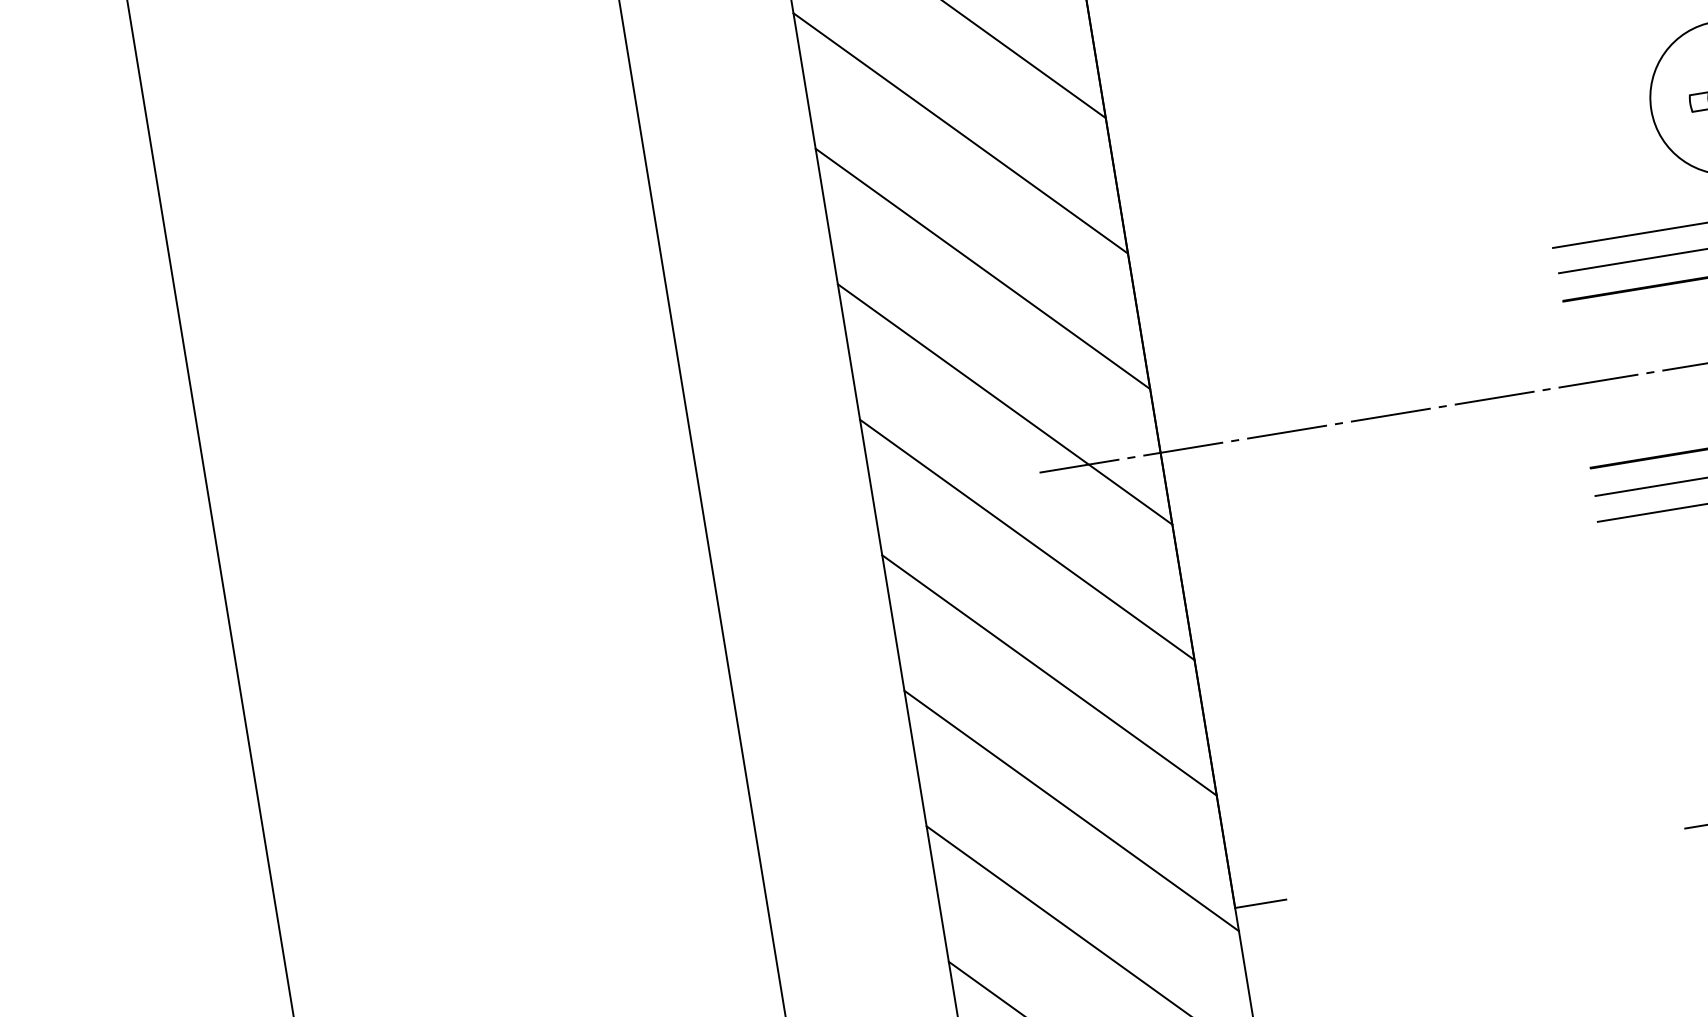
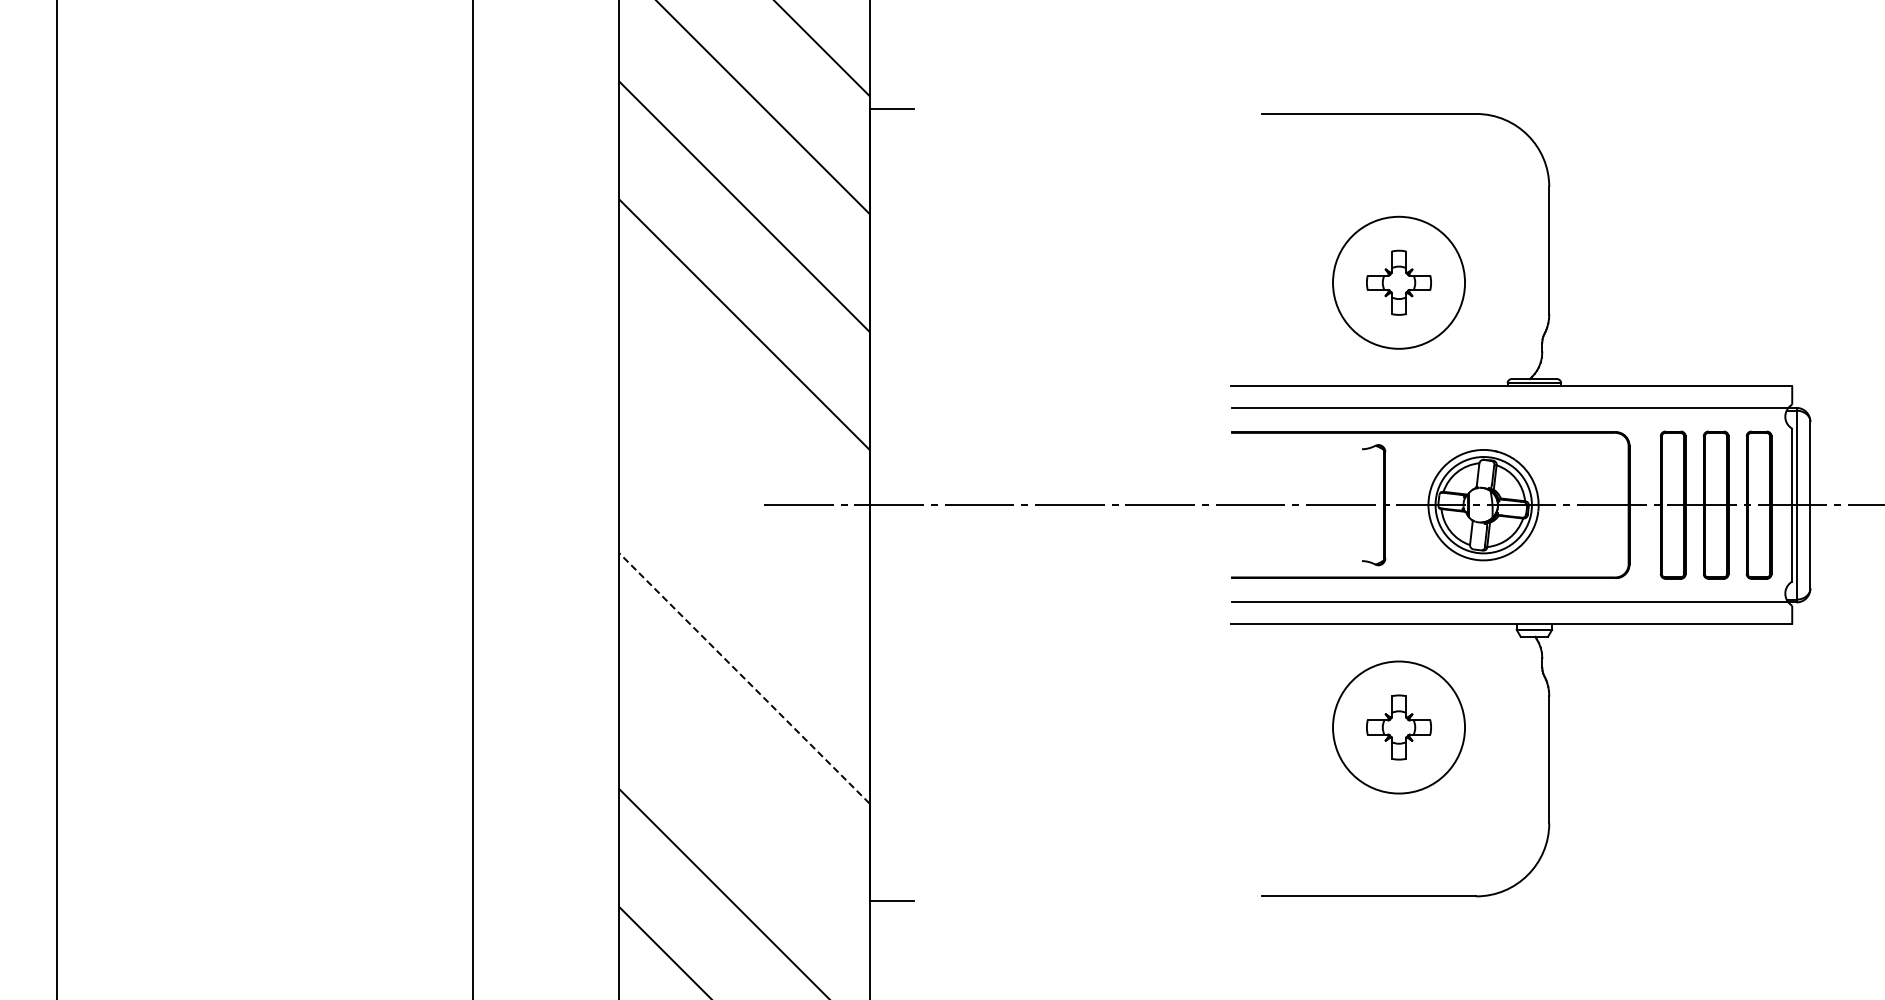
line: (1005, 404) -> (744, 442), removed
line: (1027, 539) -> (744, 560), removed
line: (1049, 675) -> (744, 678), solid -> dashed
line: (1071, 811) -> (744, 796), removed

